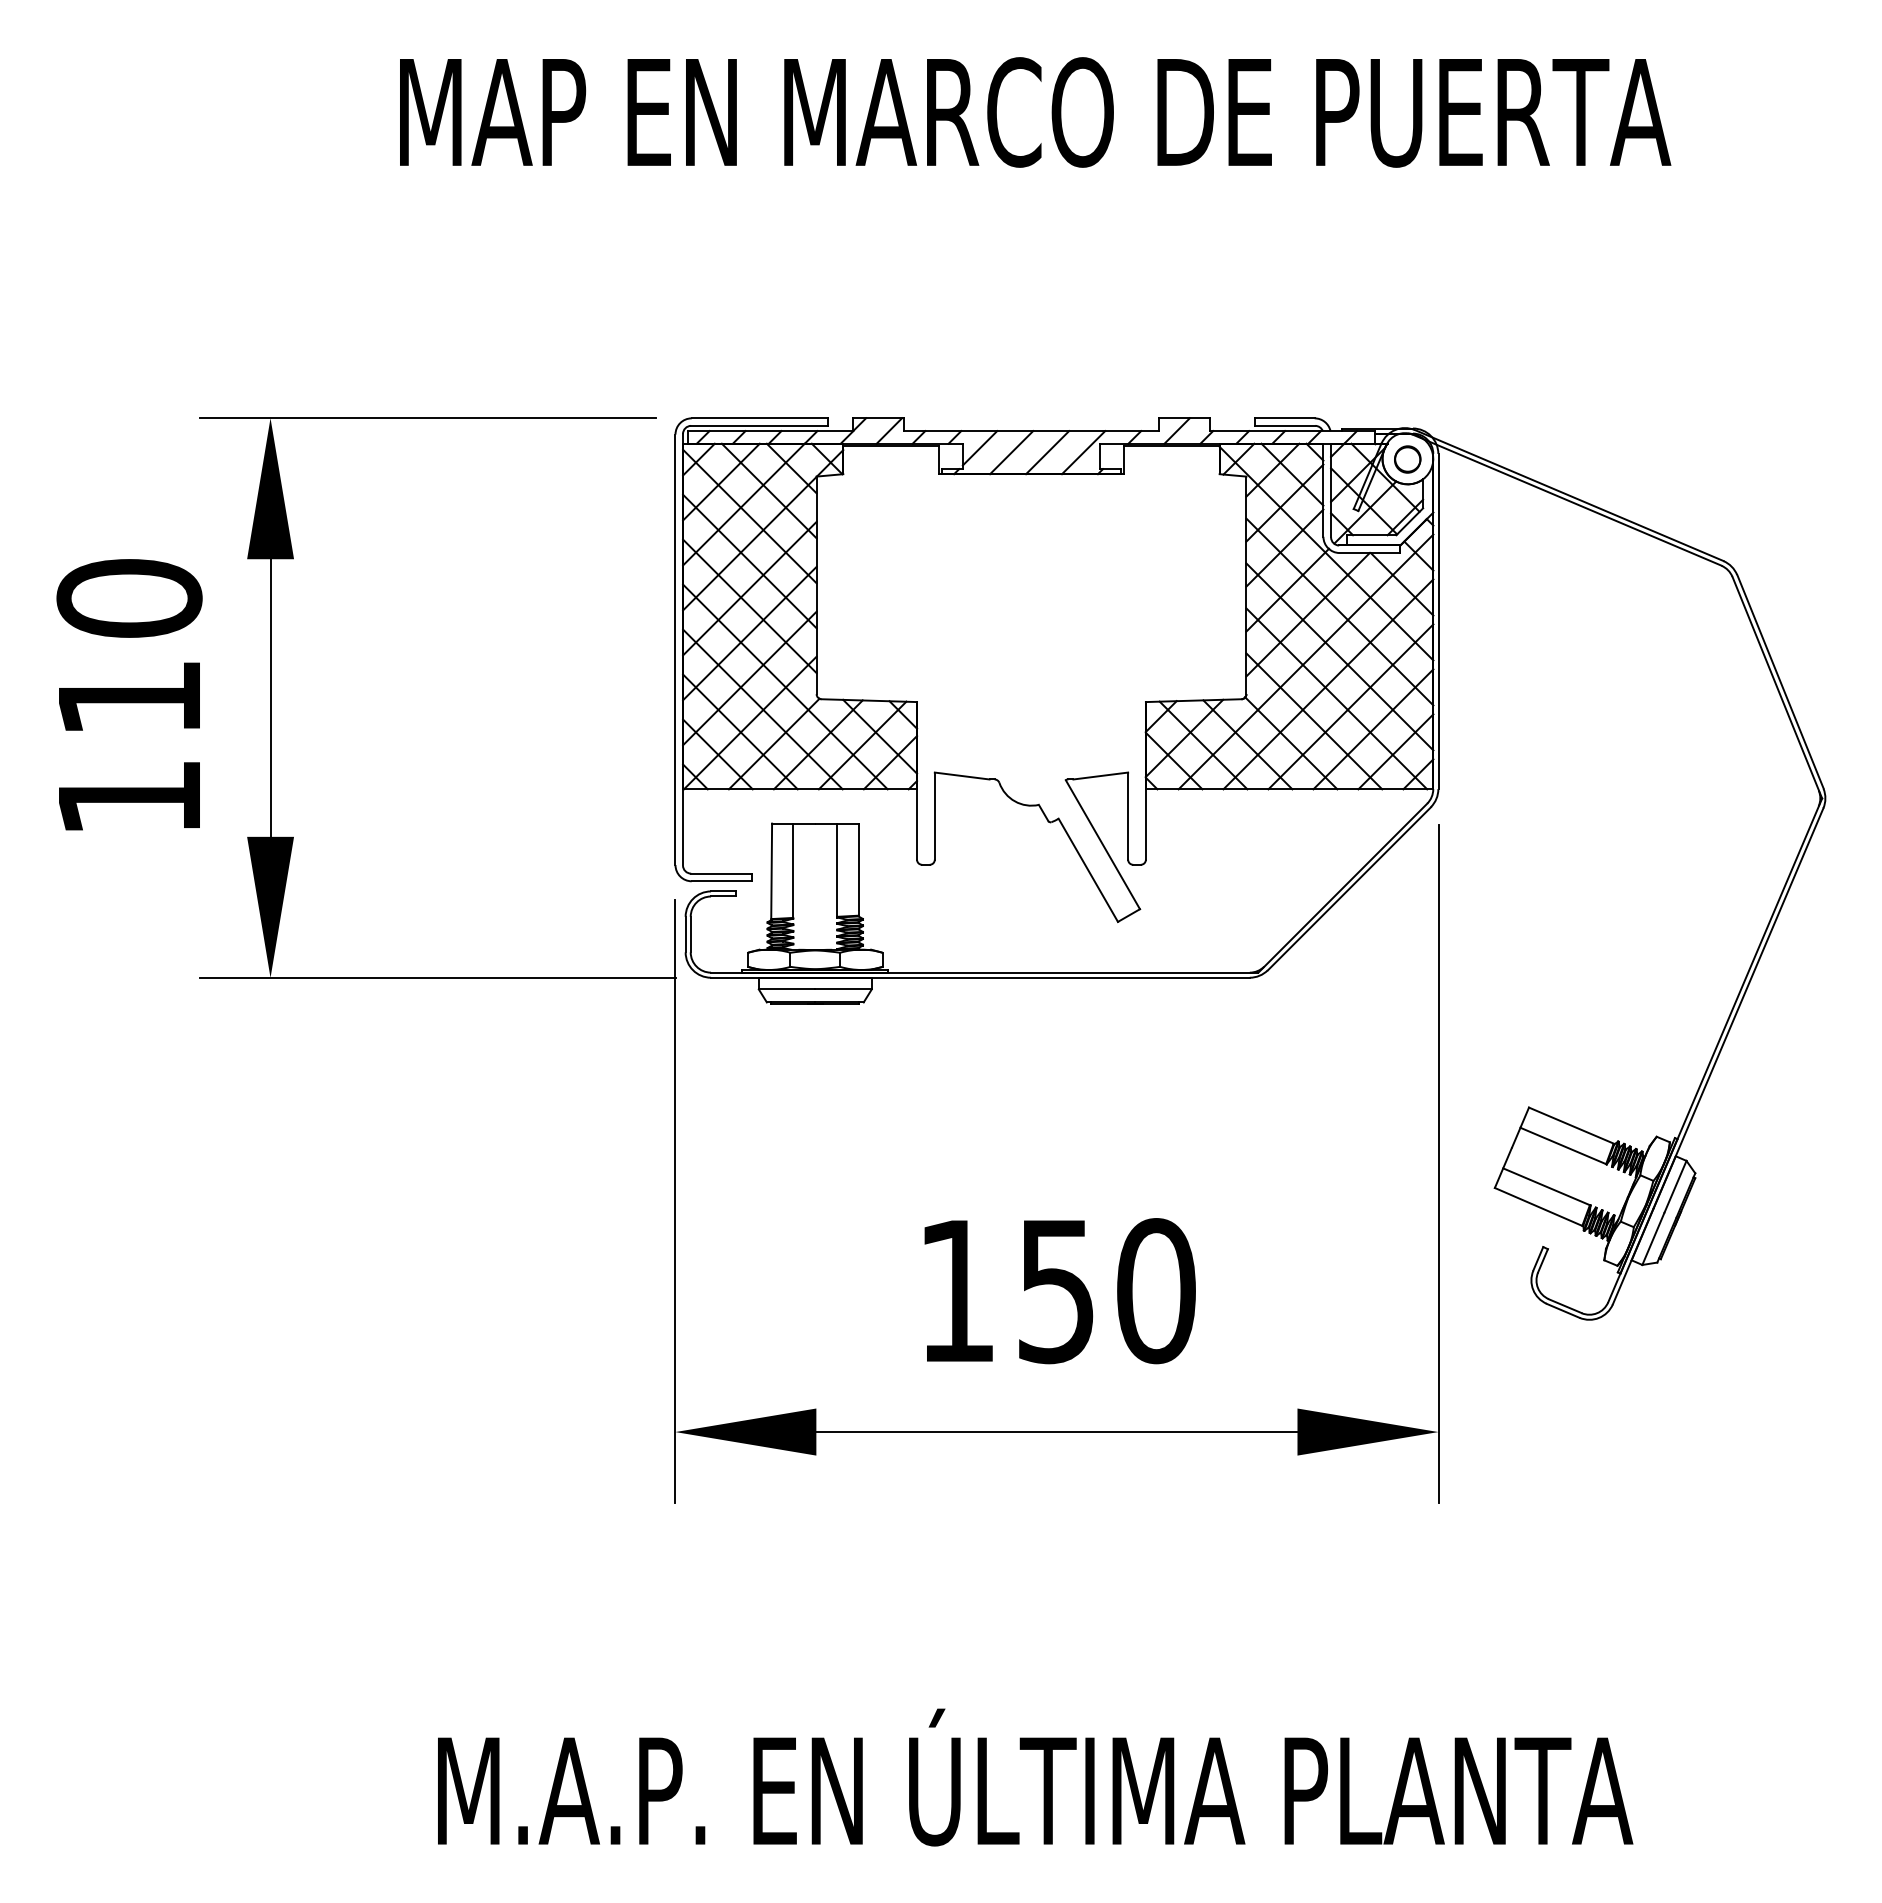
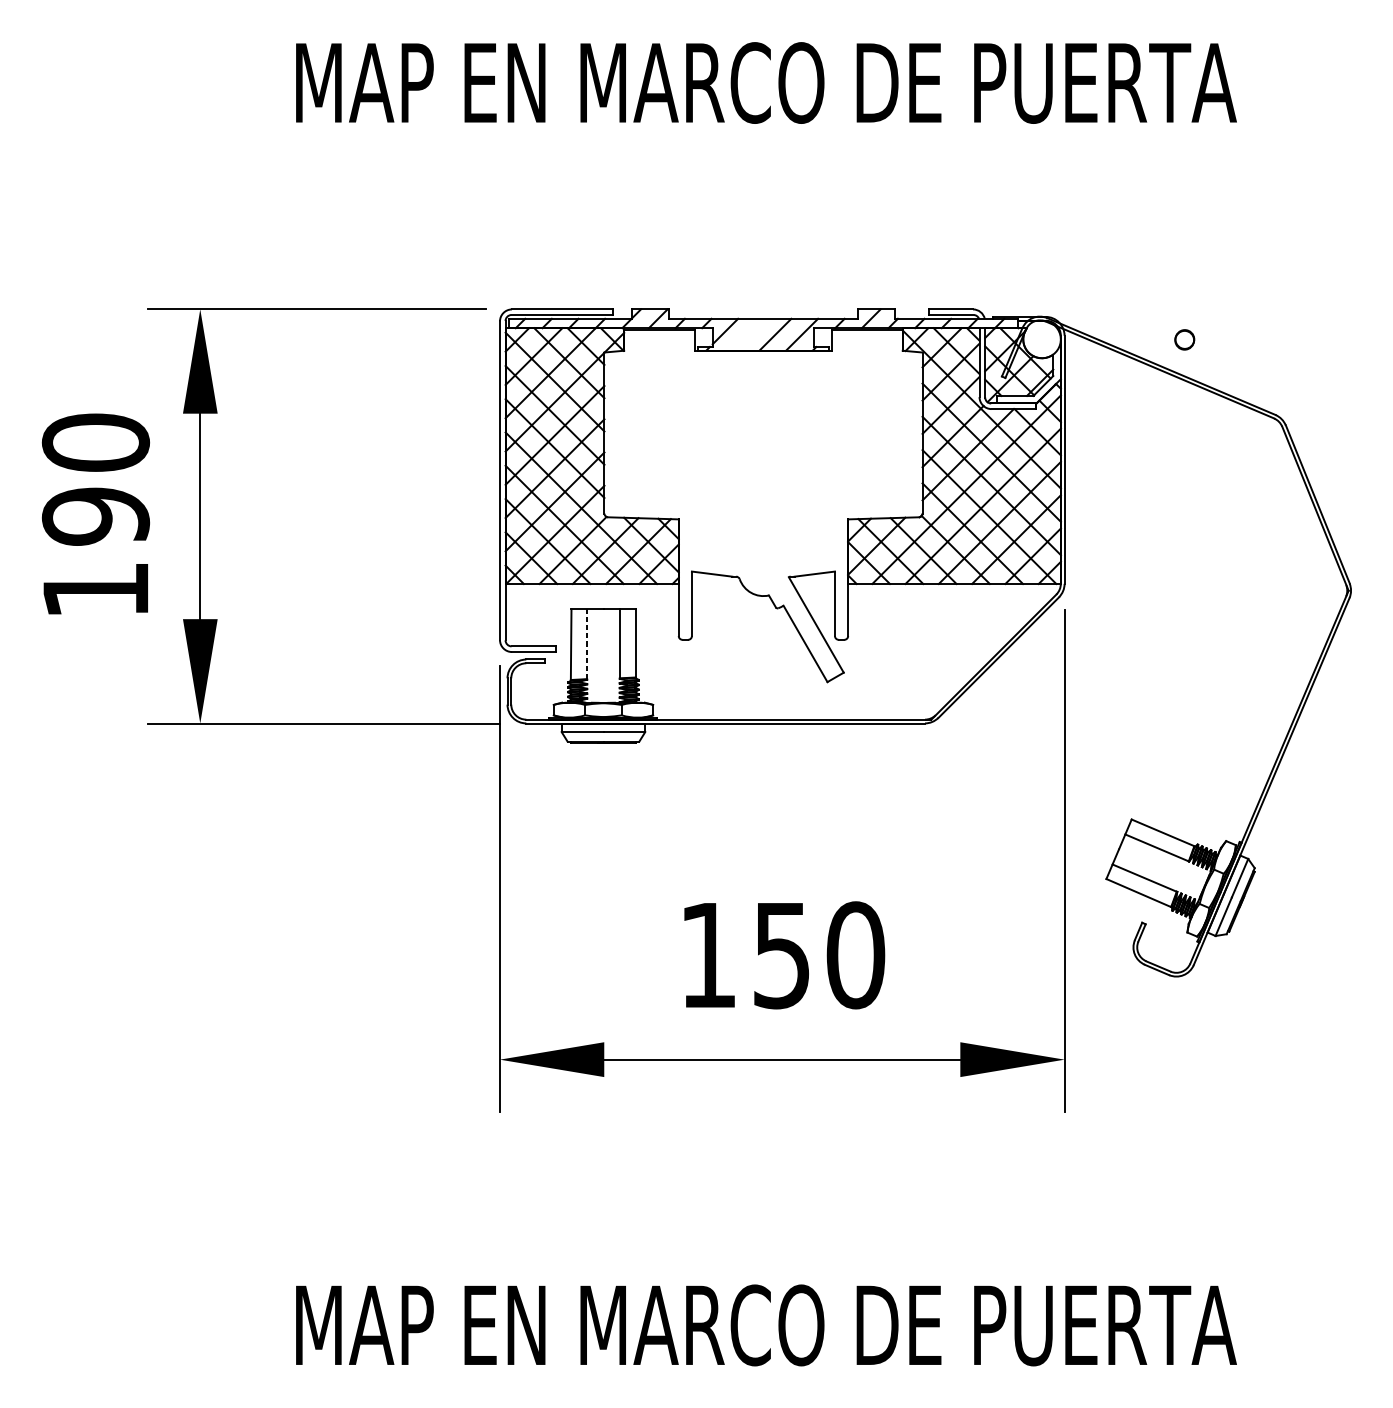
line: (1011, 452) -> (748, 334), removed
part: (1407, 459) -> (1184, 339), moved
text: (129, 698) -> (95, 516), 110 -> 190
line: (793, 870) -> (587, 644), solid -> dashed
text: (1035, 1777) -> (766, 1315), M.A.P. EN ÚLTIMA PLANTA -> MAP EN MARCO DE PUERTA

